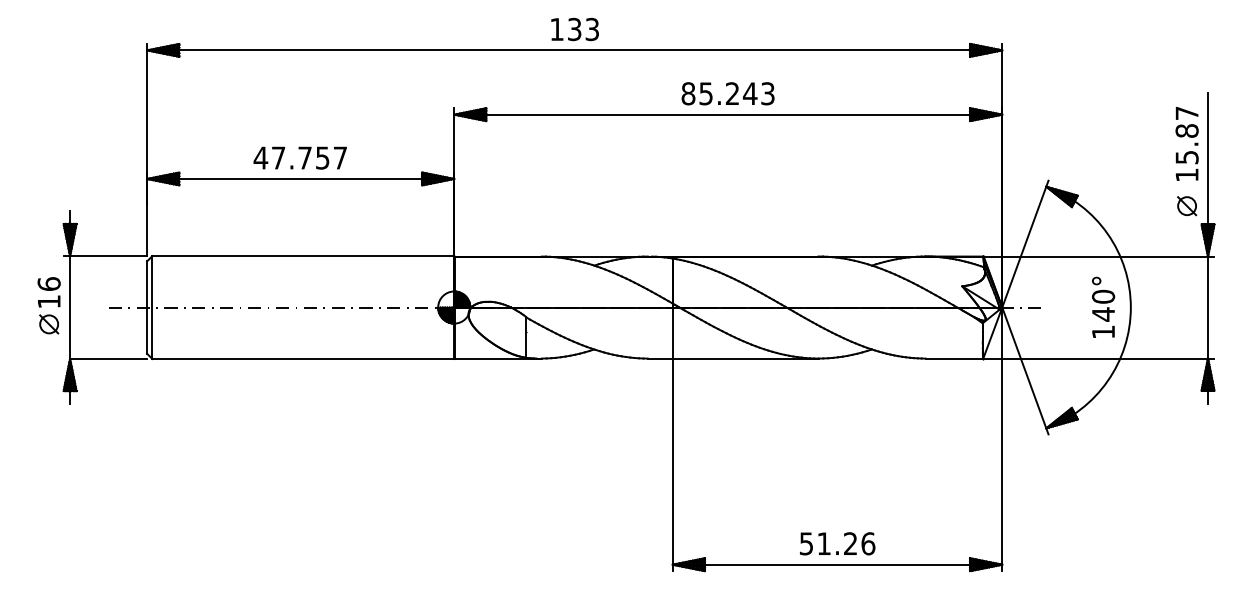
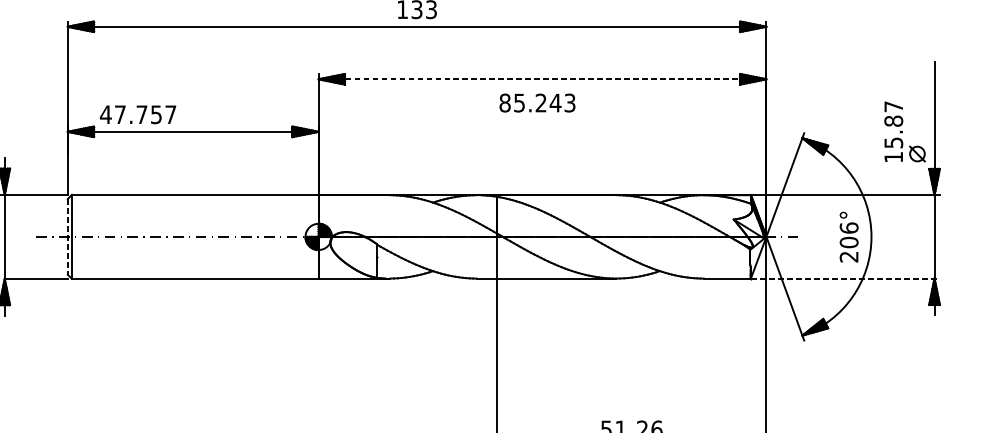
text: (727, 93) -> (537, 102), moved
line: (728, 114) -> (542, 79), solid -> dashed
text: (1186, 143) -> (893, 131), moved
text: (299, 157) -> (137, 114), moved
line: (147, 308) -> (67, 237), solid -> dashed
text: (1103, 313) -> (849, 241), 140° -> 206°
line: (1099, 358) -> (845, 278), solid -> dashed

